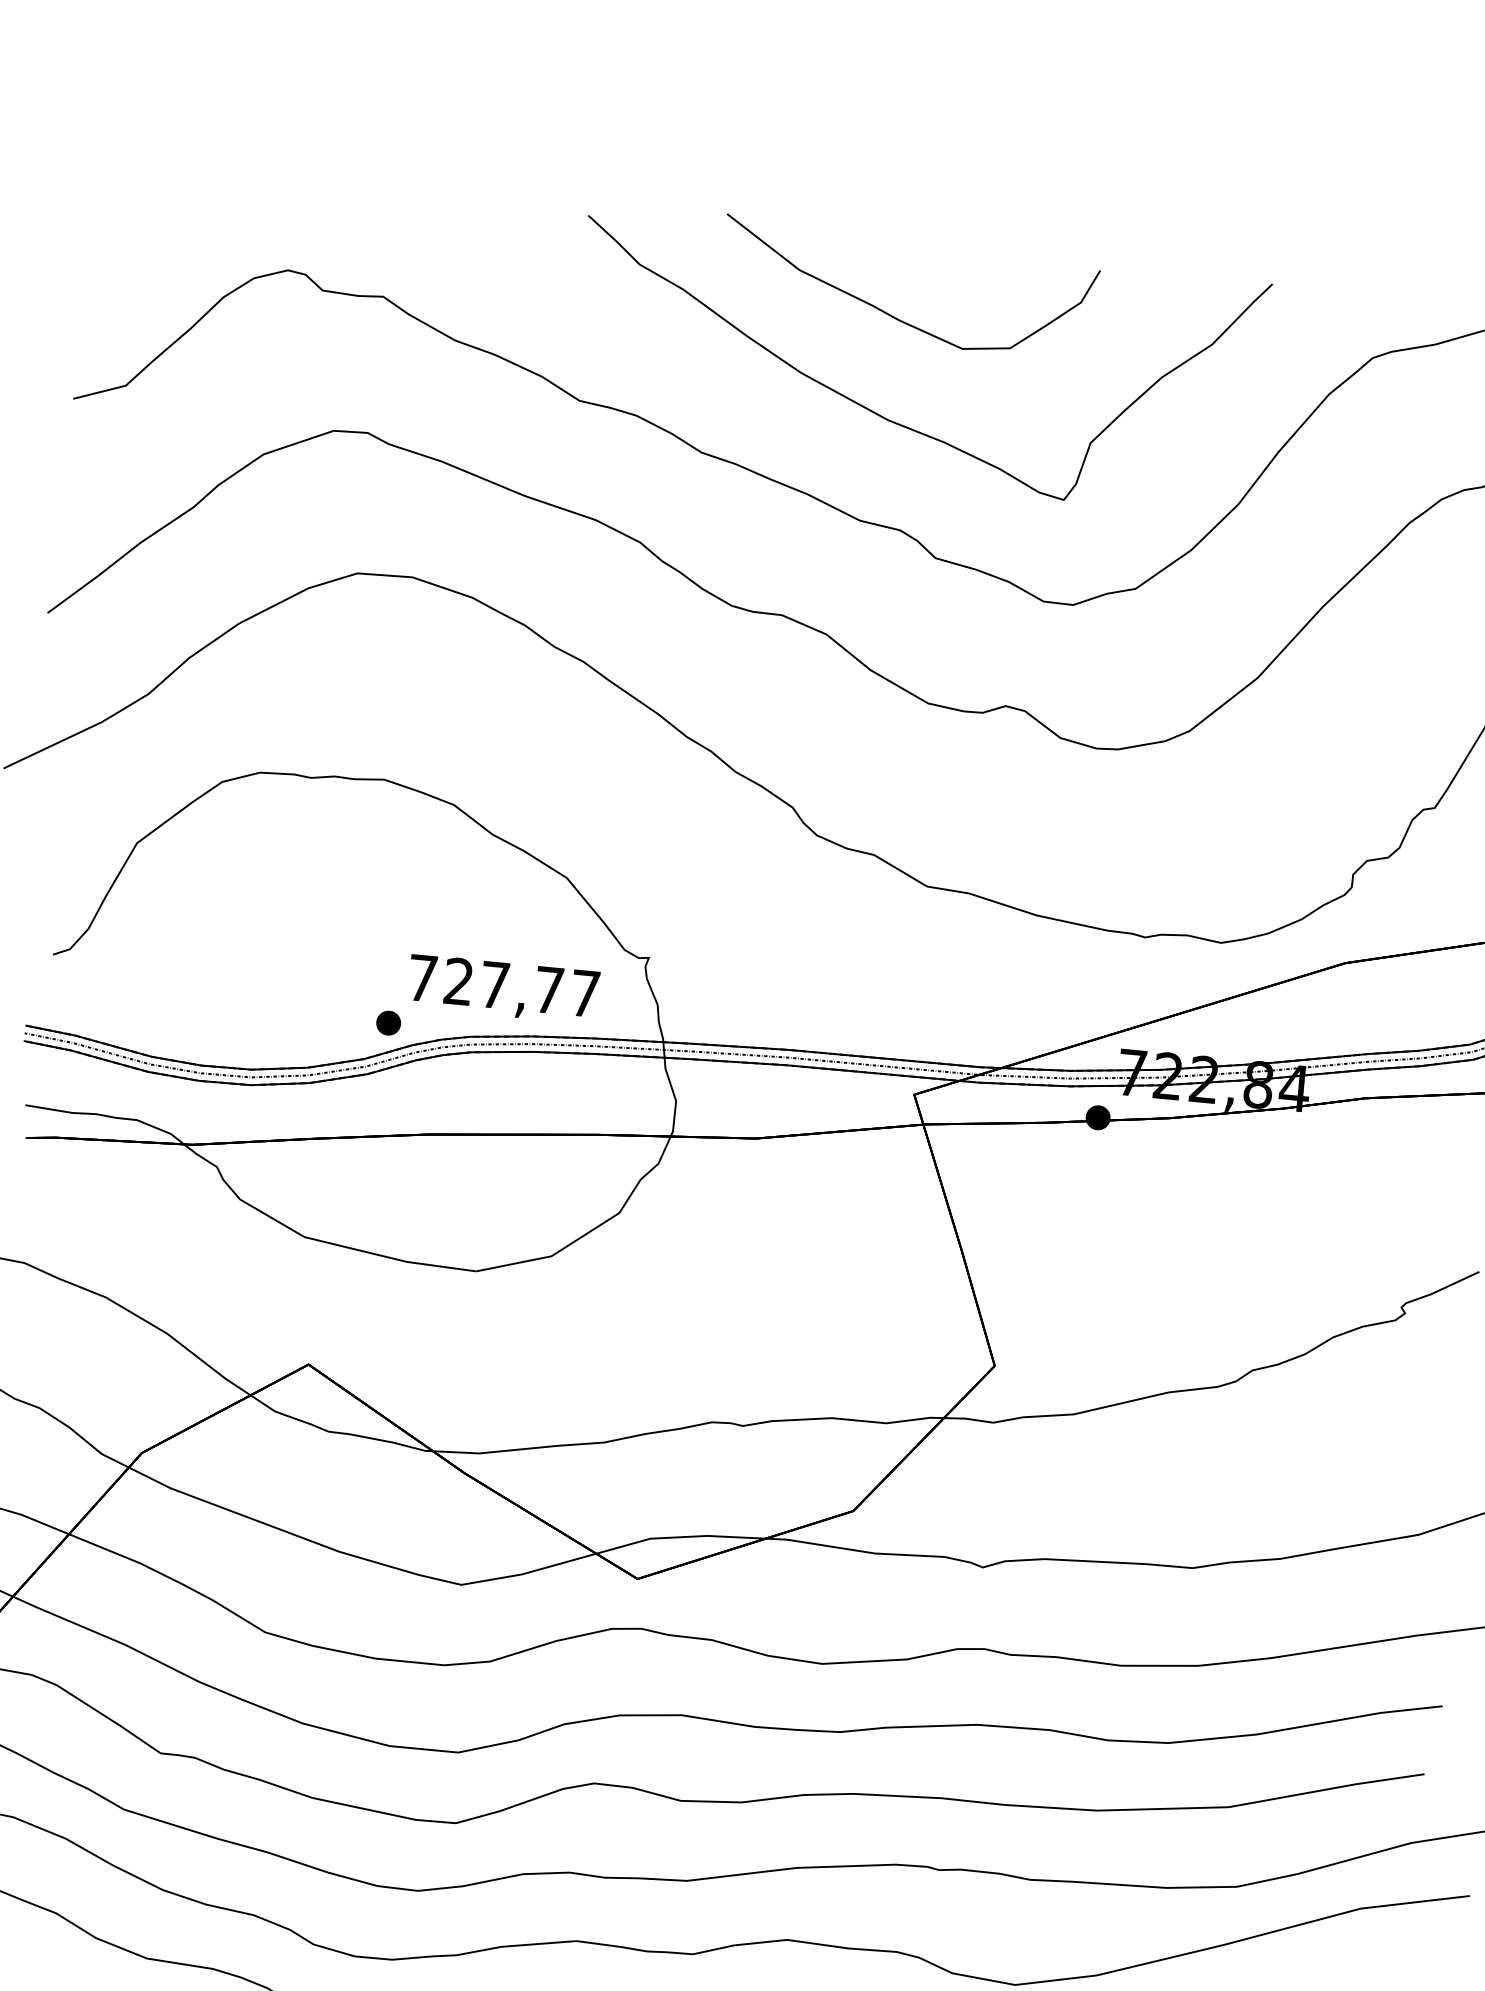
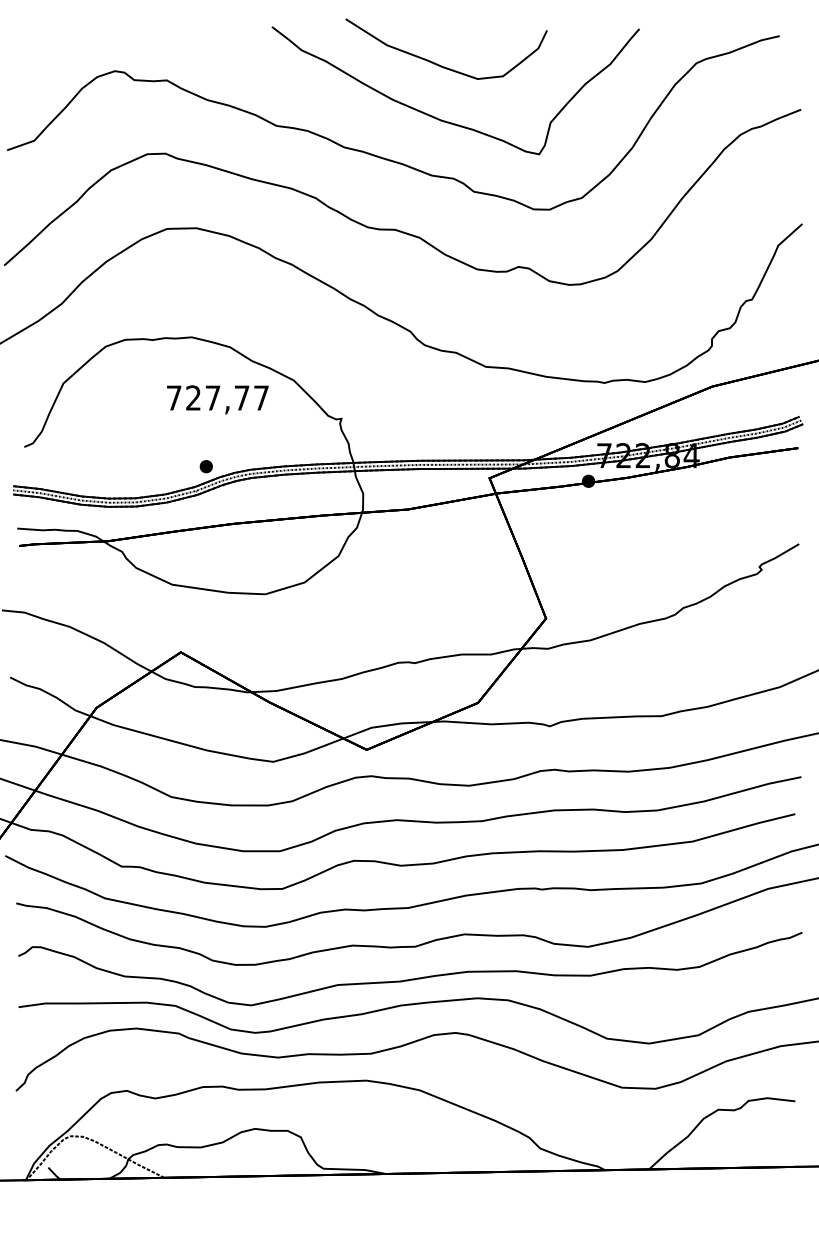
text: (503, 988) -> (217, 399), moved

